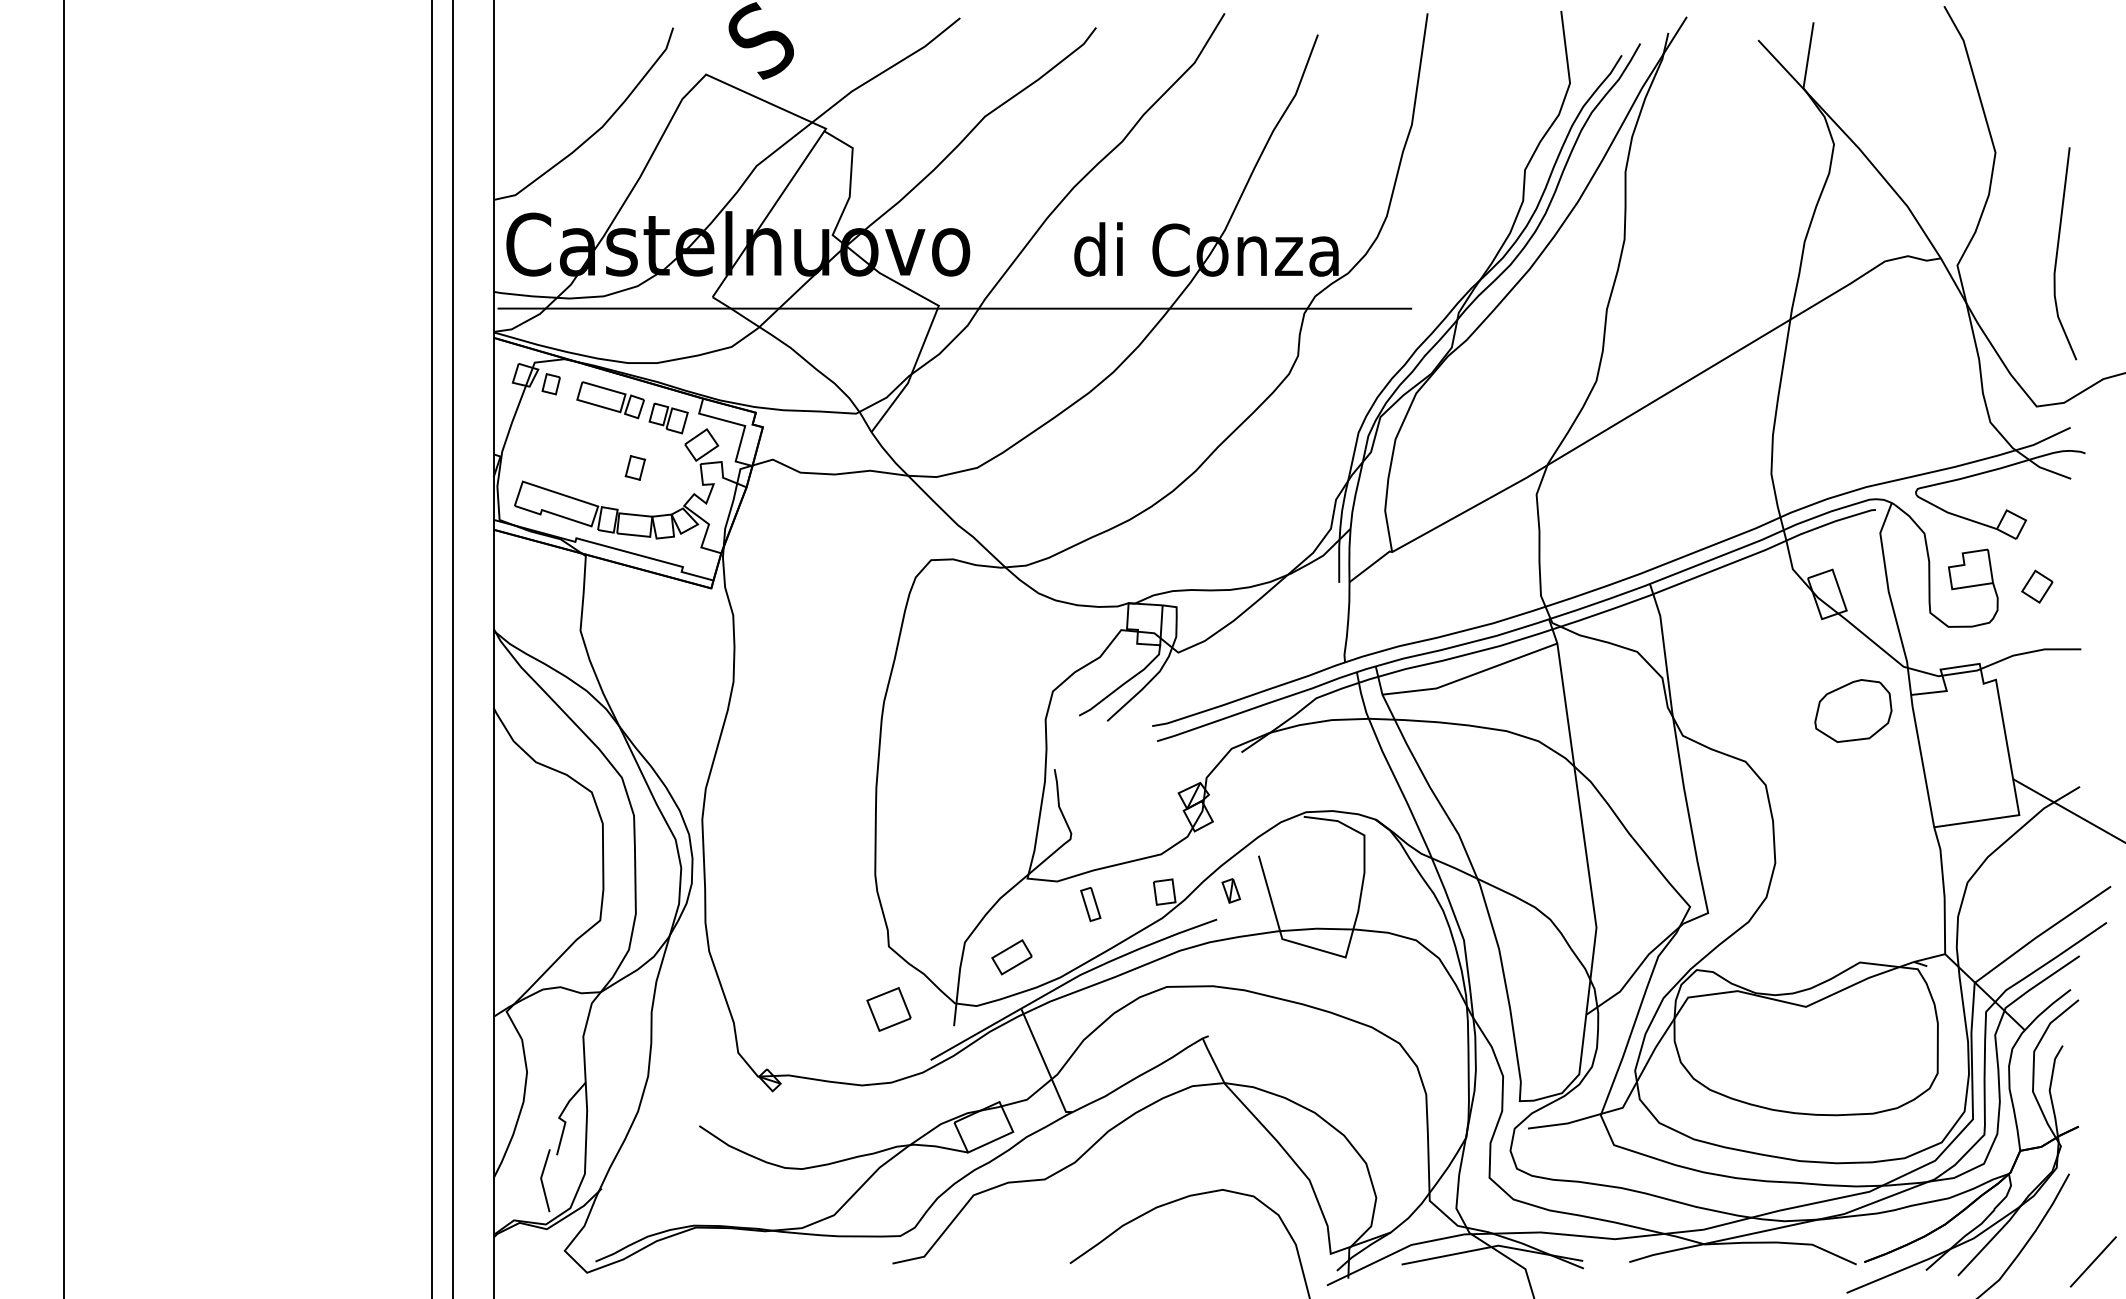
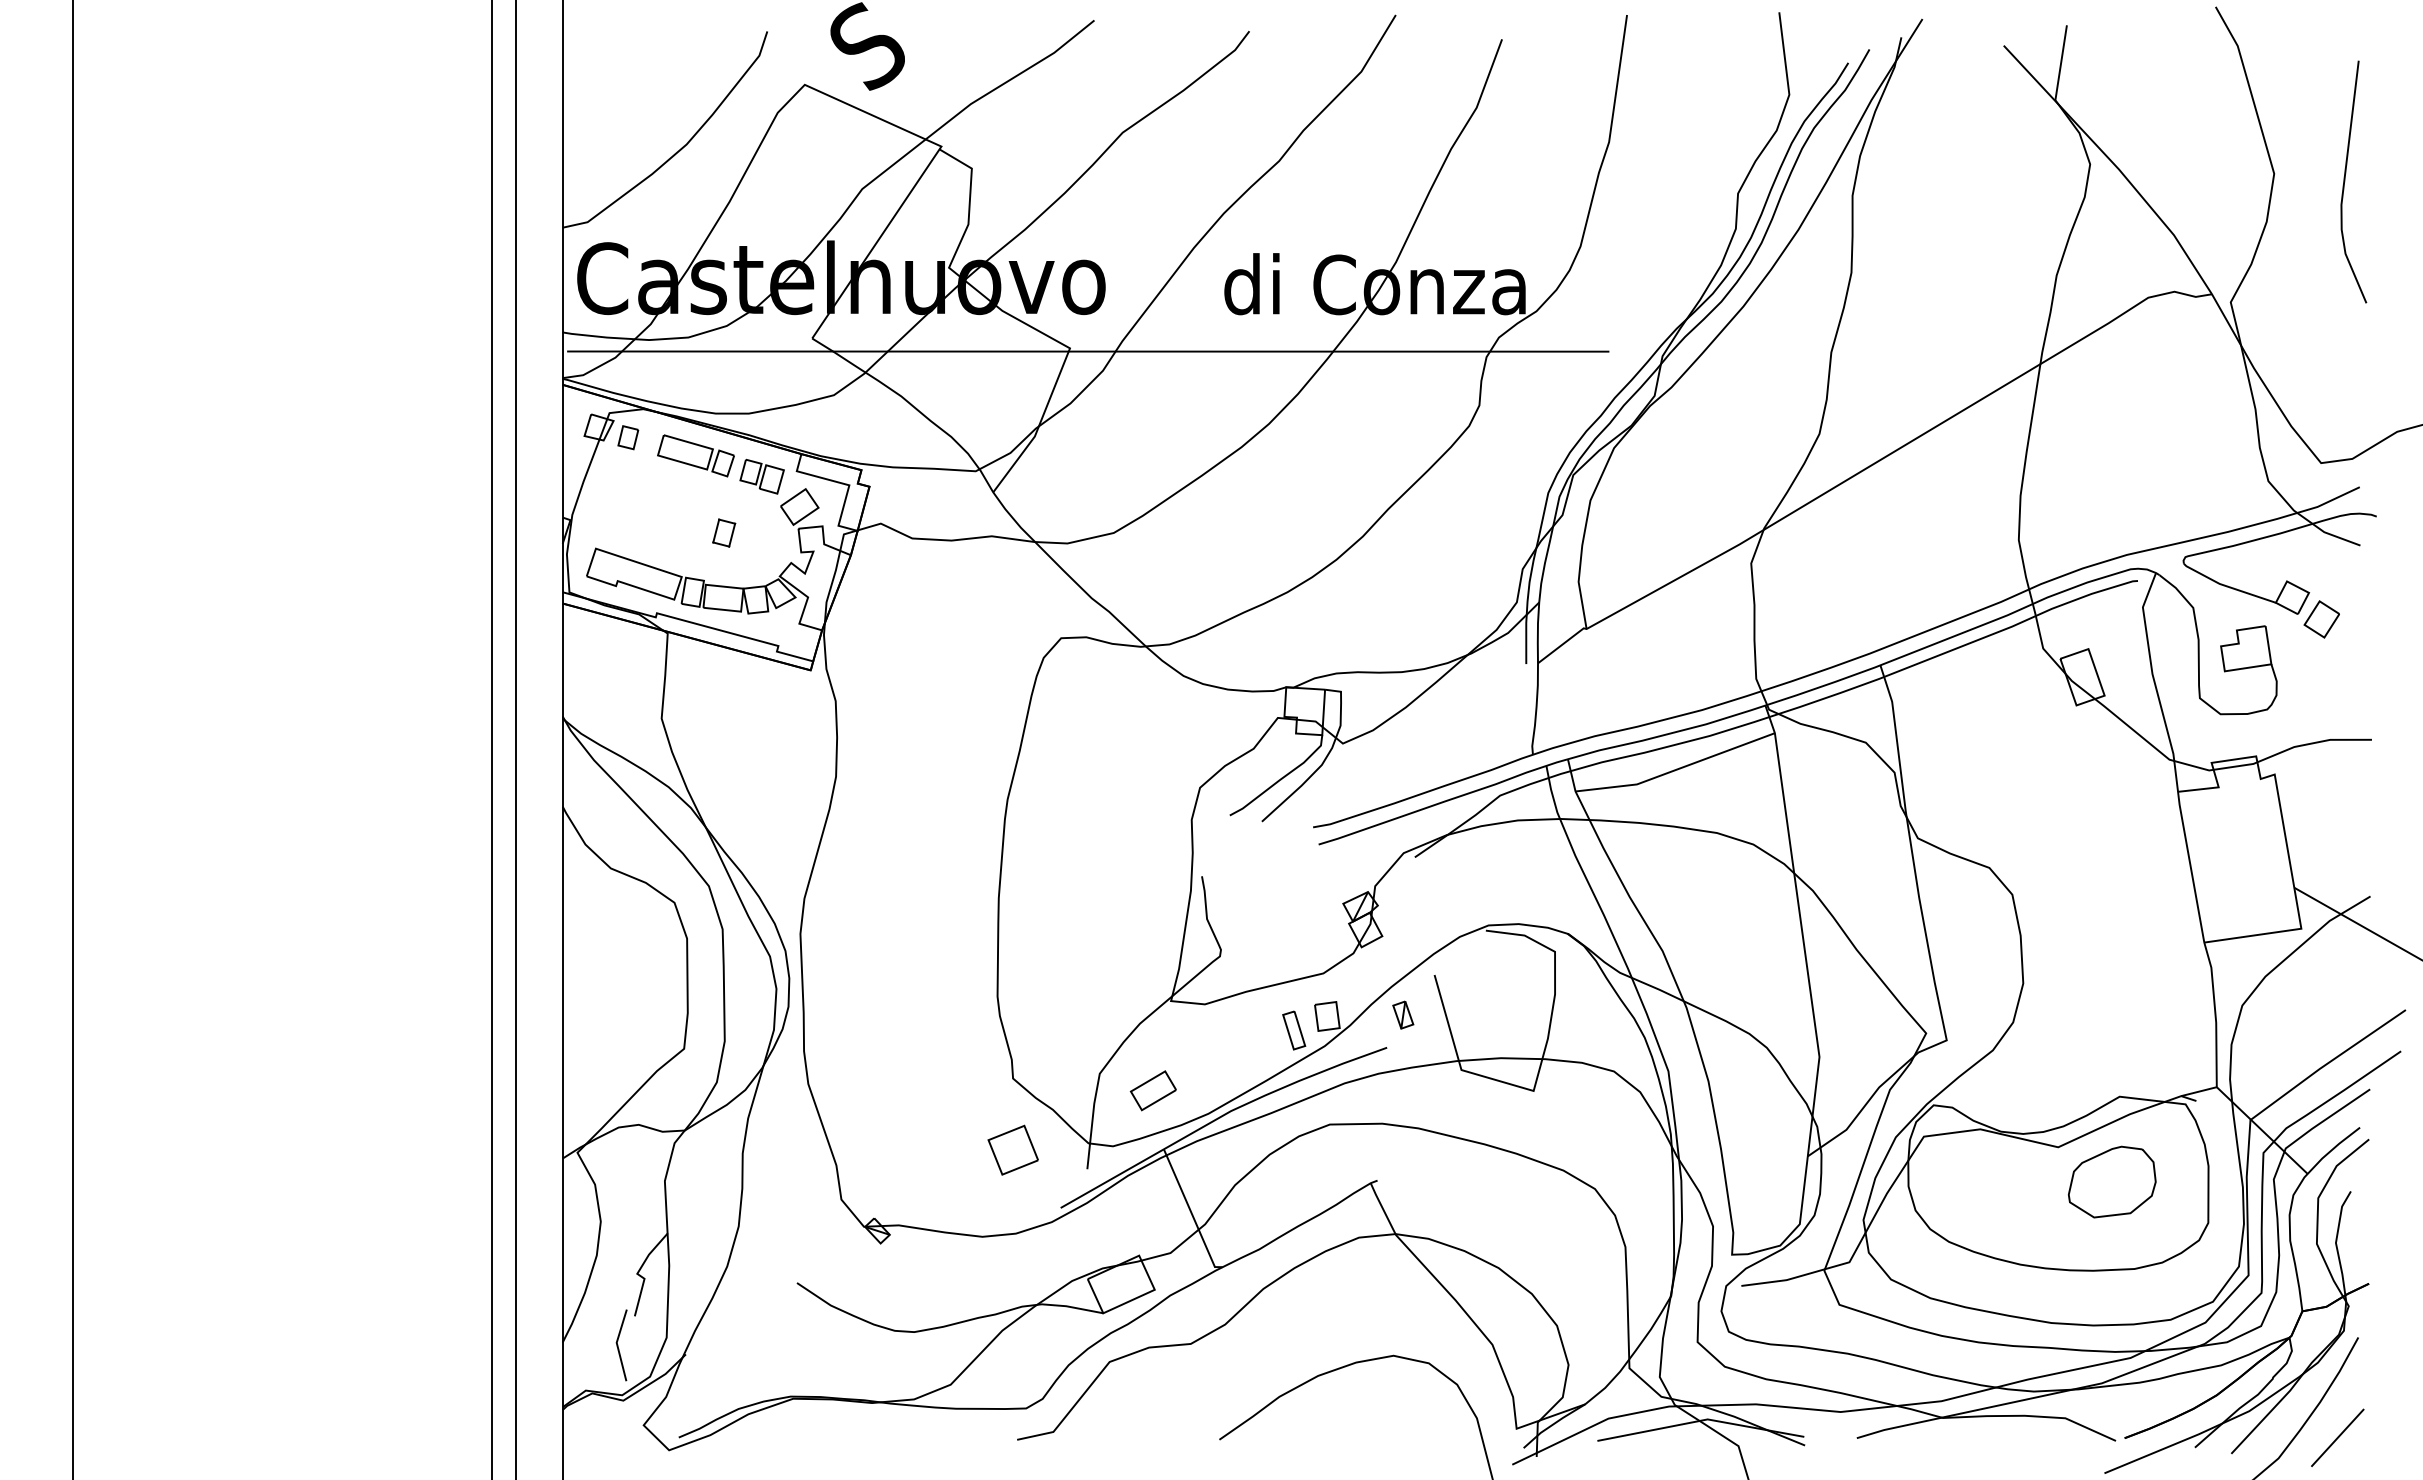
line: (2058, 253) -> (2345, 181), moved
part: (2037, 586) -> (2321, 619), moved
part: (1852, 710) -> (2111, 1181), moved
part: (1091, 904) -> (1294, 1030), moved
line: (2093, 1261) -> (2337, 1437), moved

